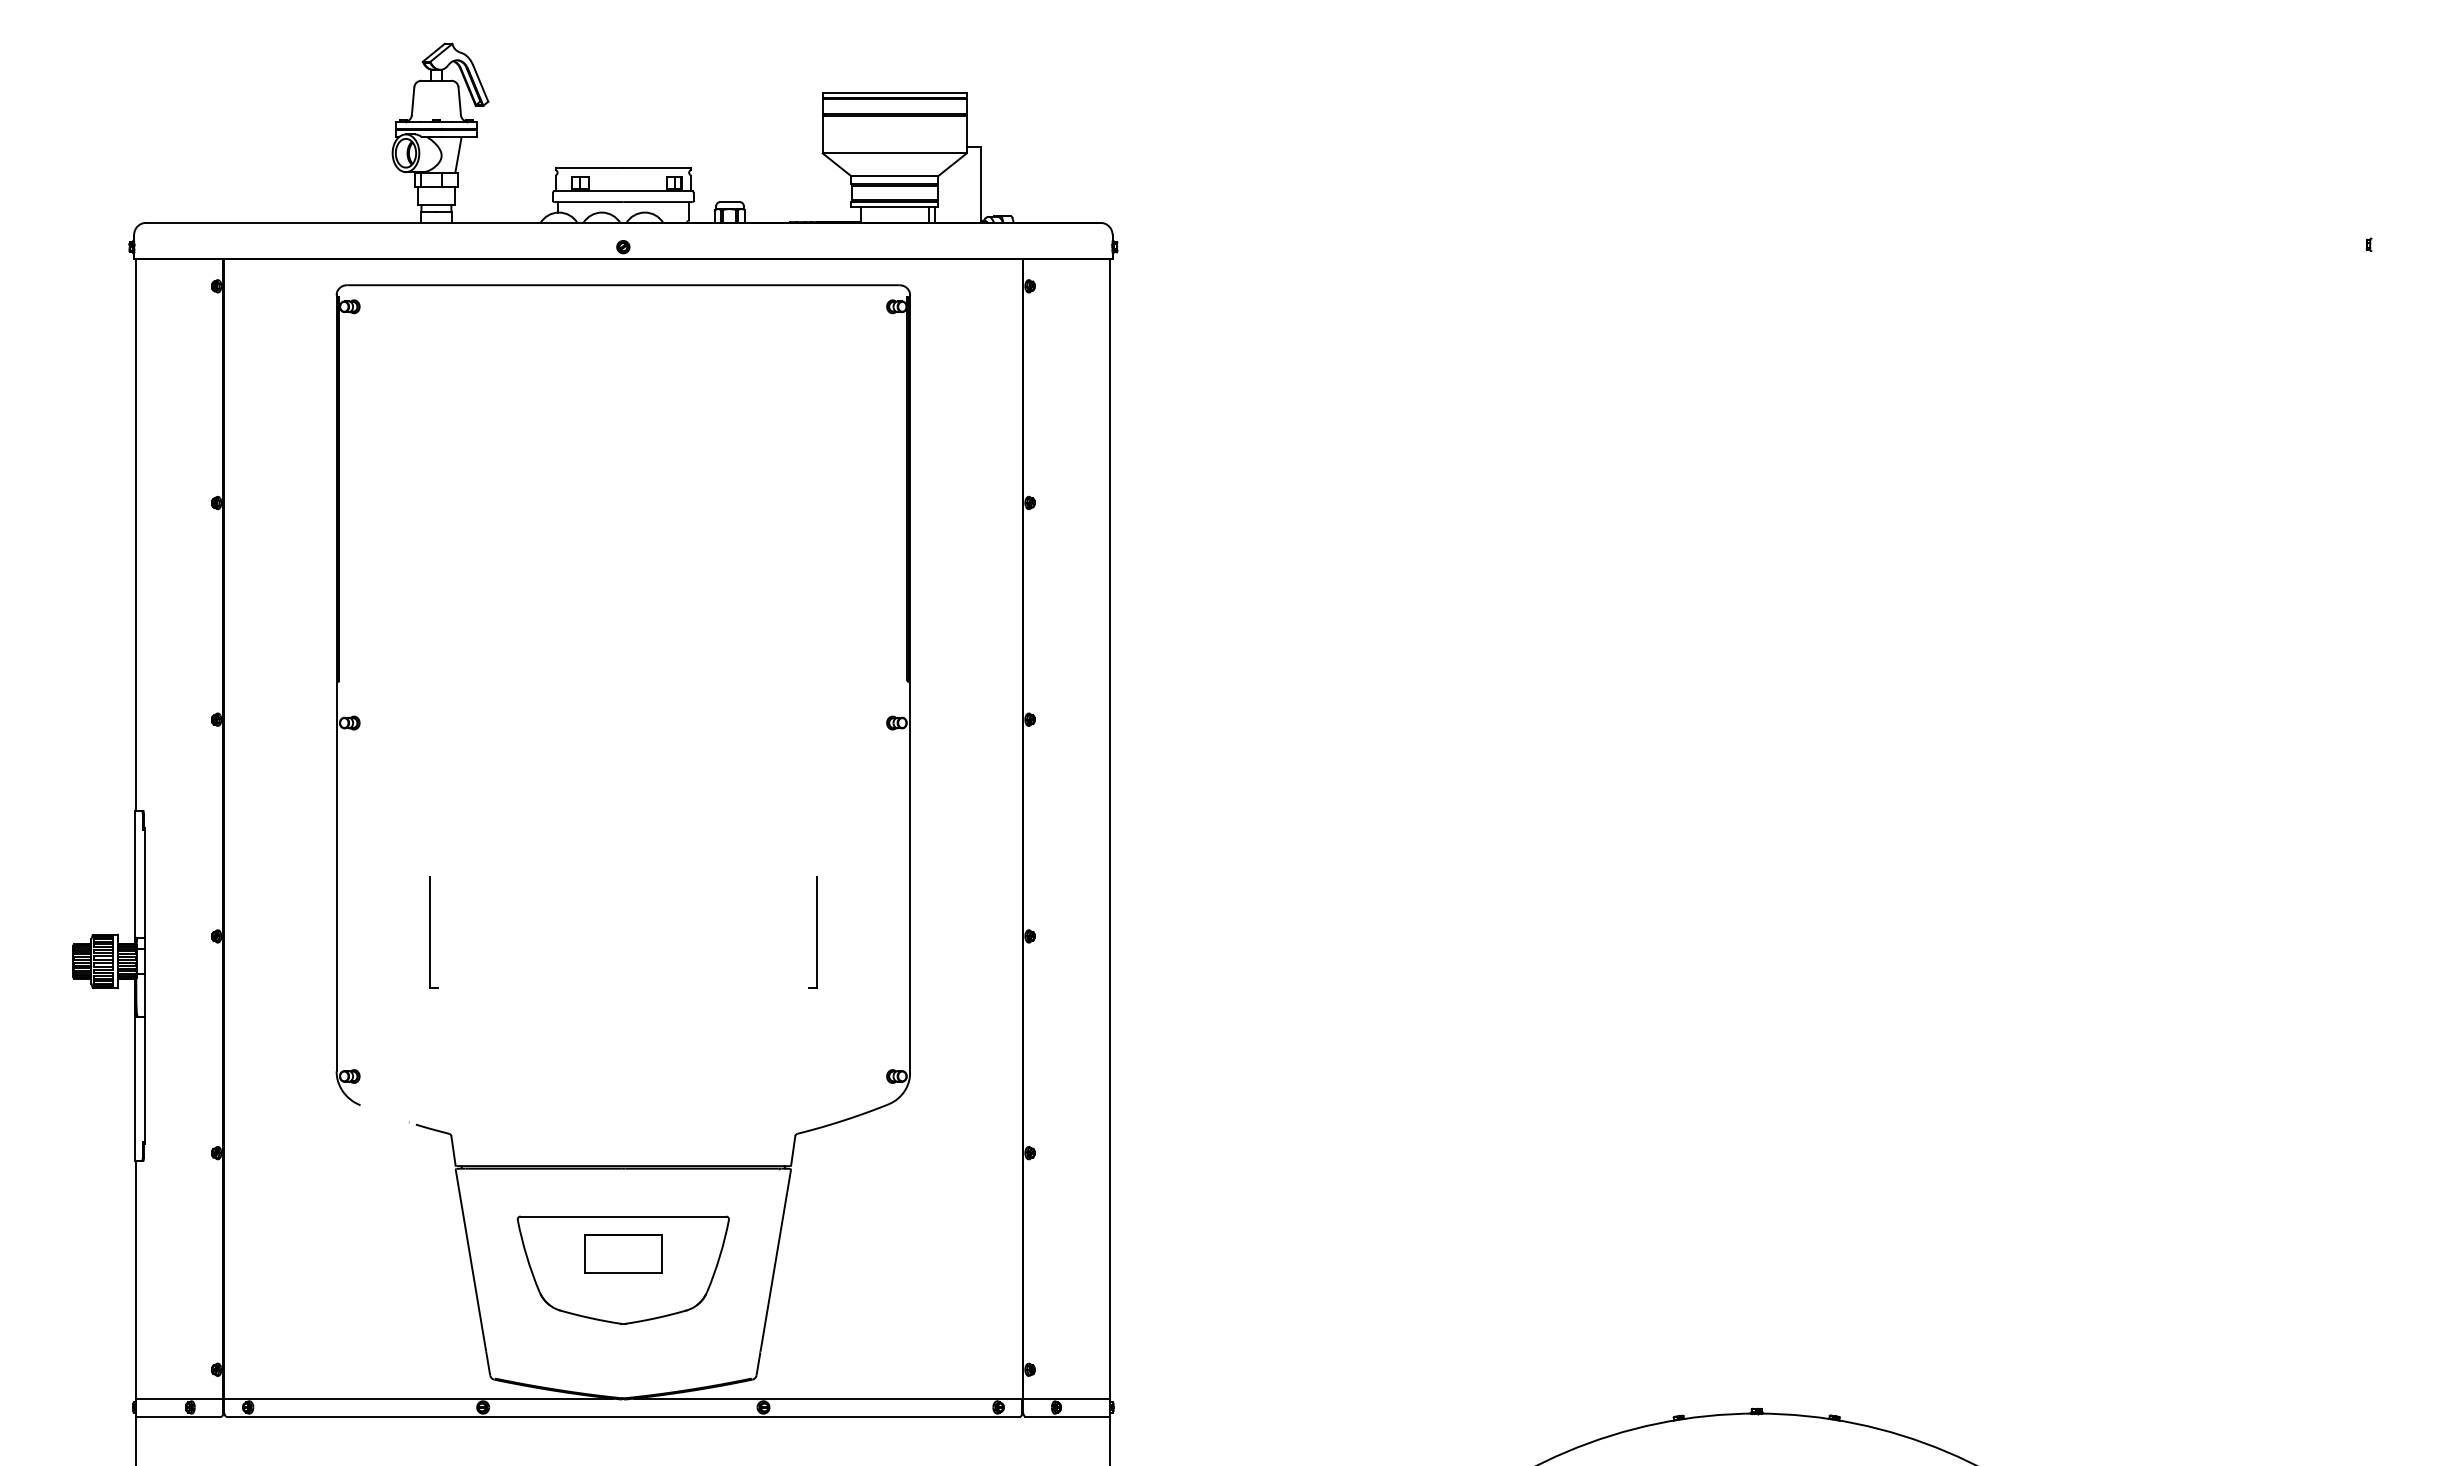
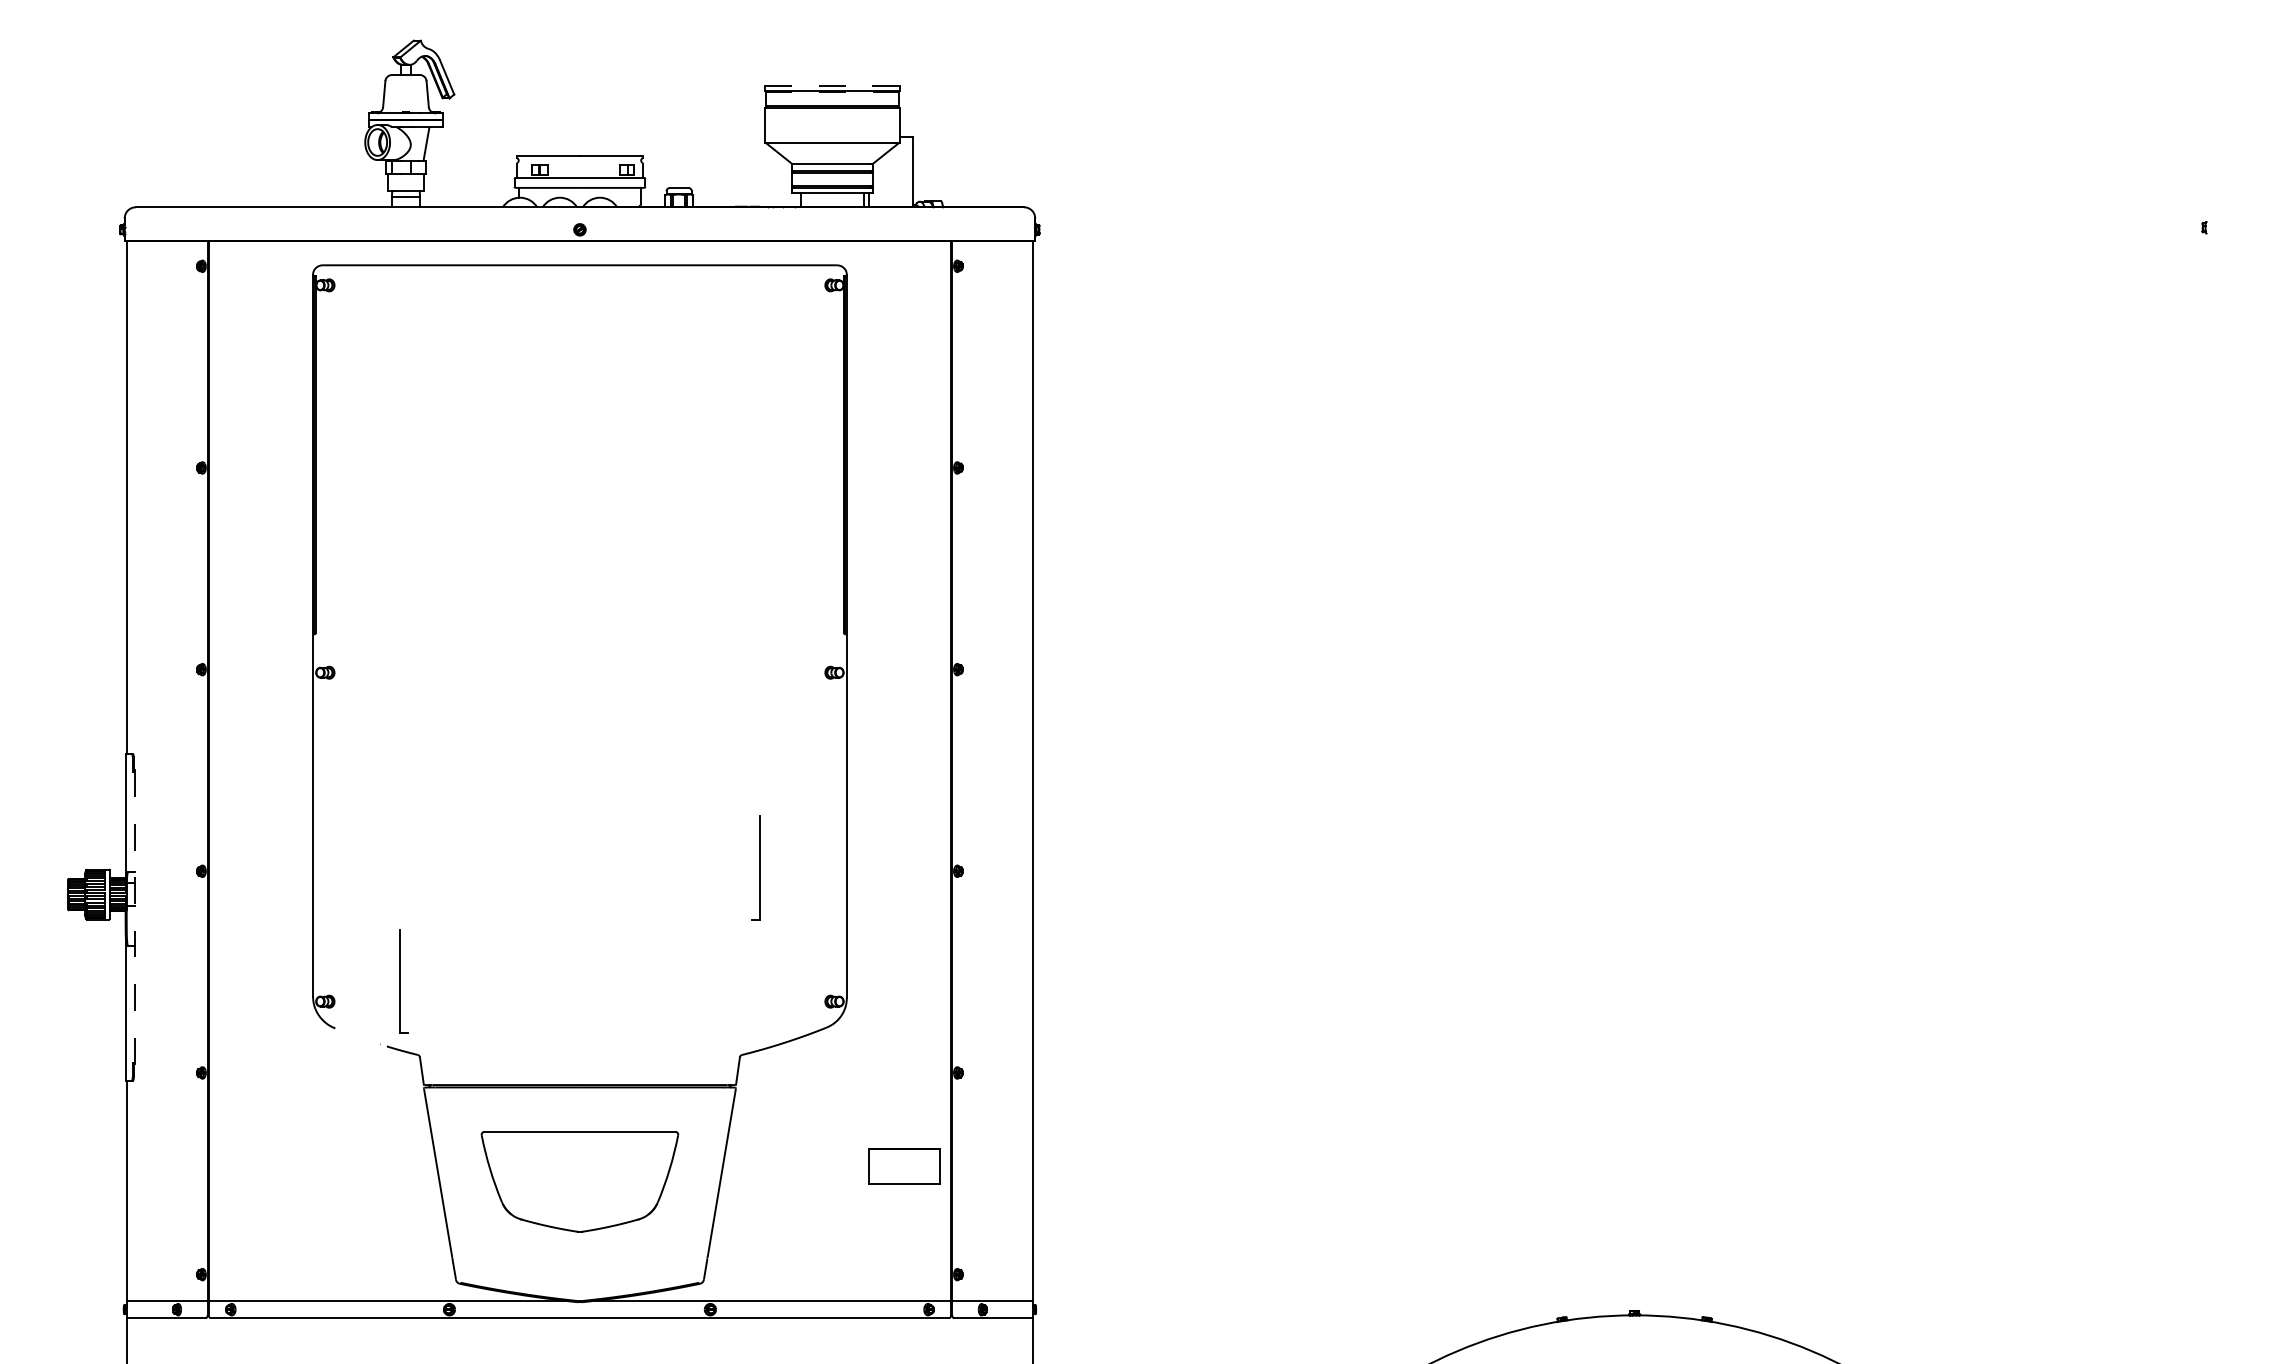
line: (895, 92) -> (833, 85), solid -> dashed
line: (894, 99) -> (832, 92), solid -> dashed
part: (433, 932) -> (403, 981), moved
line: (144, 985) -> (134, 916), solid -> dashed
part: (623, 1253) -> (904, 1166), moved

